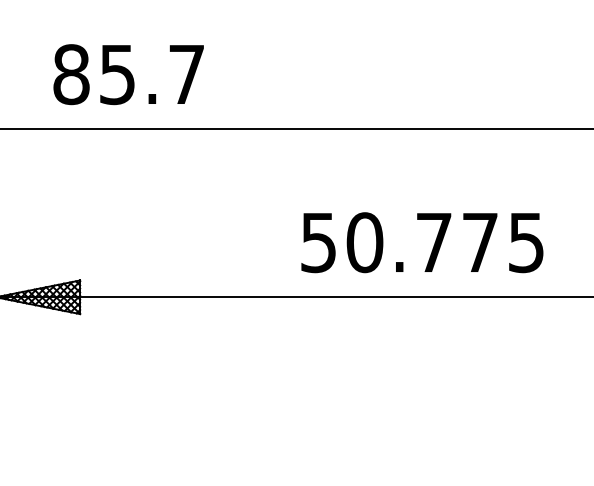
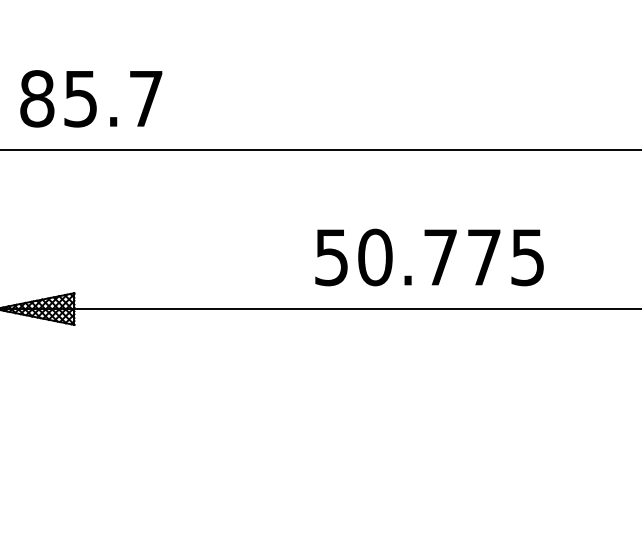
text: (128, 74) -> (91, 98), moved
text: (422, 242) -> (429, 257), moved

